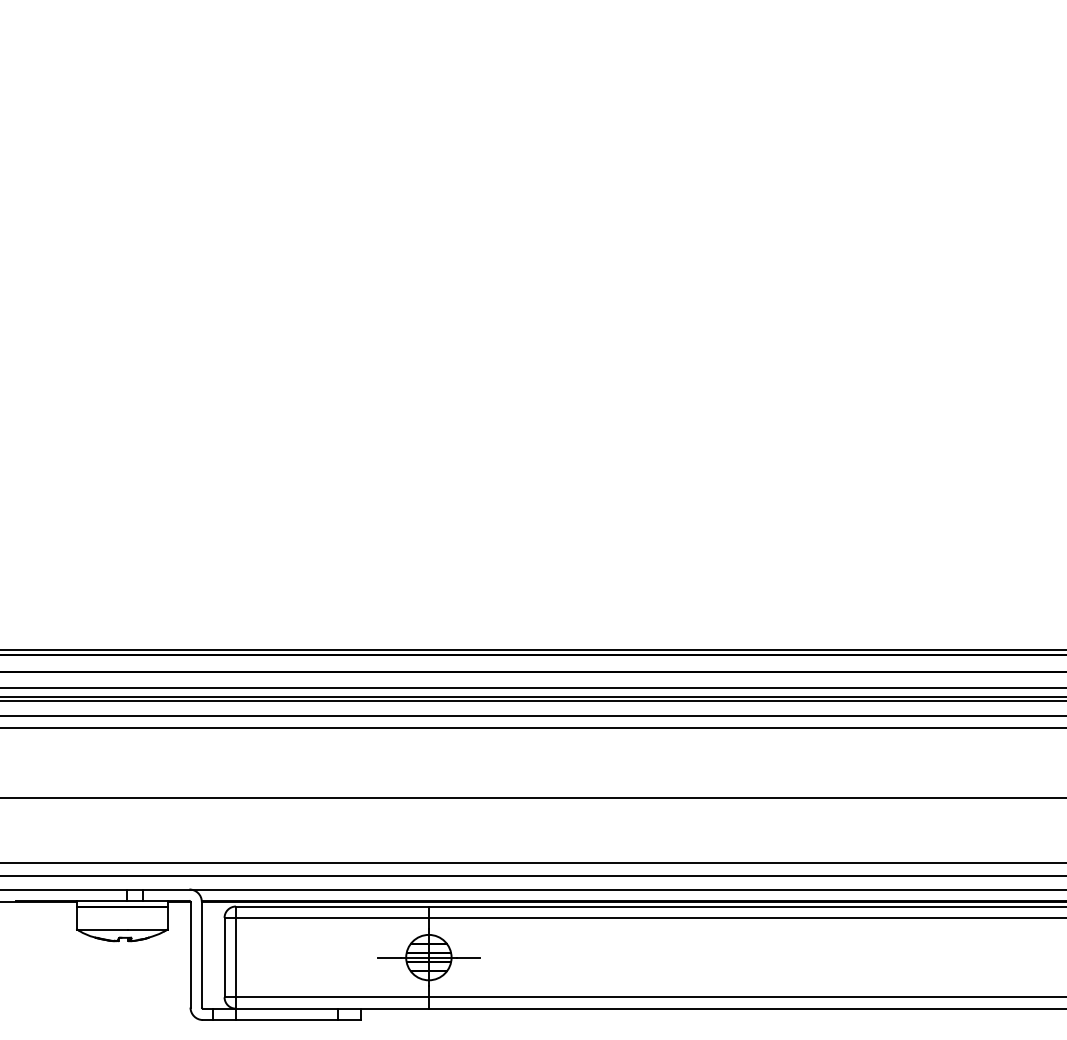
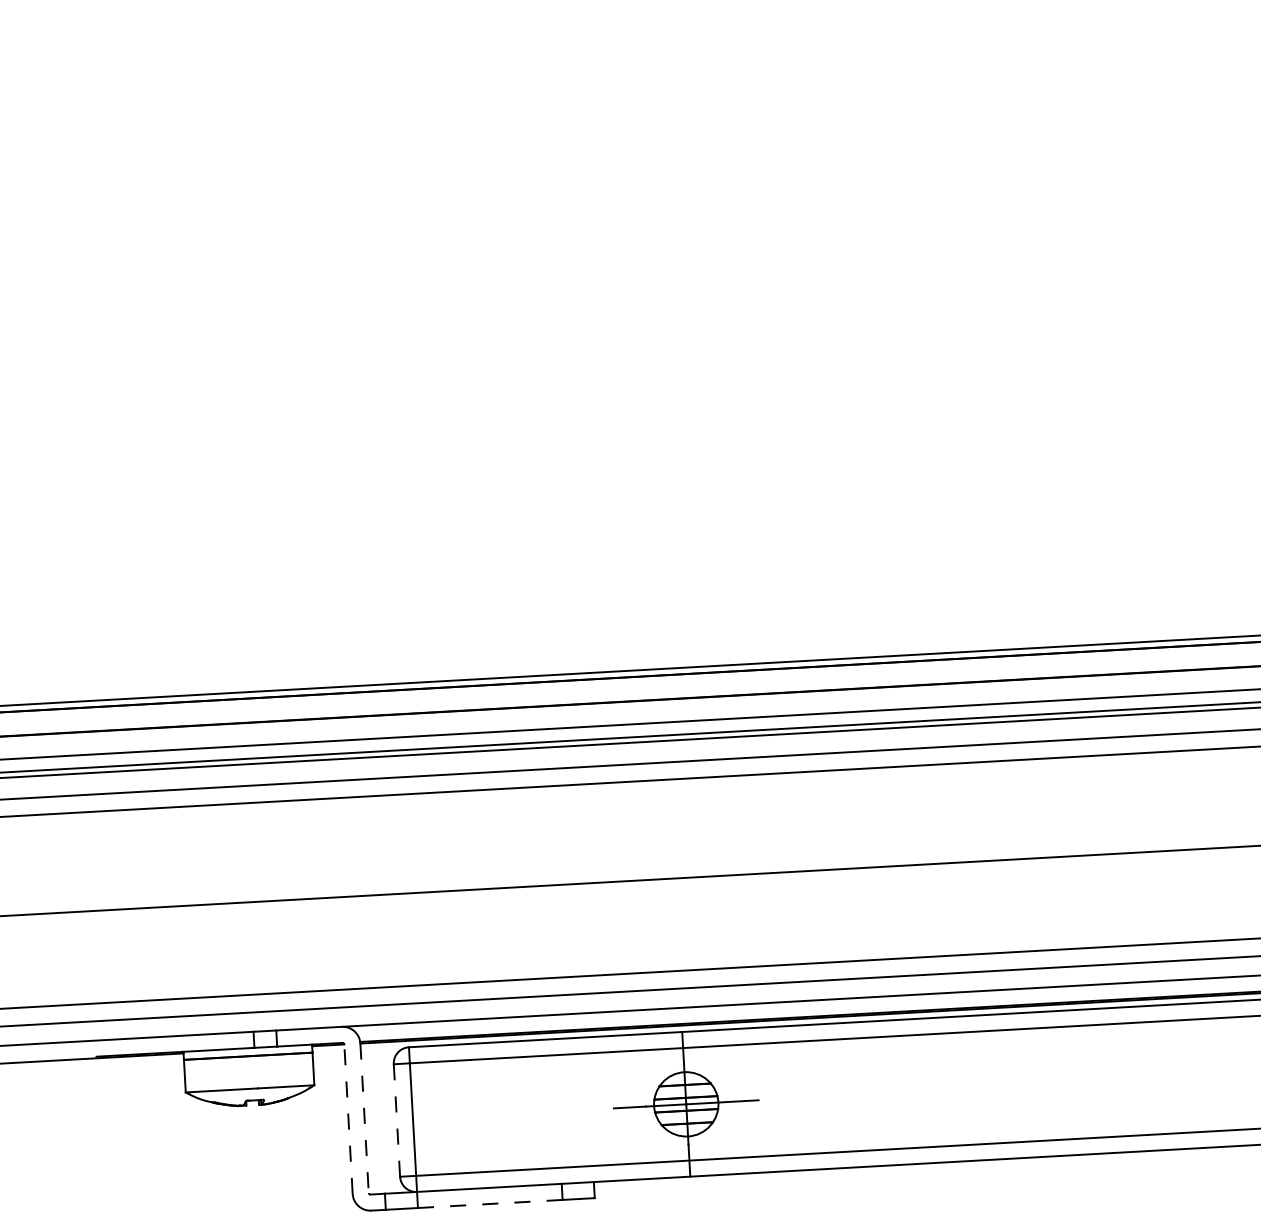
line: (190, 954) -> (348, 1118), solid -> dashed
line: (201, 954) -> (364, 1117), solid -> dashed
line: (224, 957) -> (396, 1120), solid -> dashed
line: (286, 1020) -> (489, 1204), solid -> dashed

